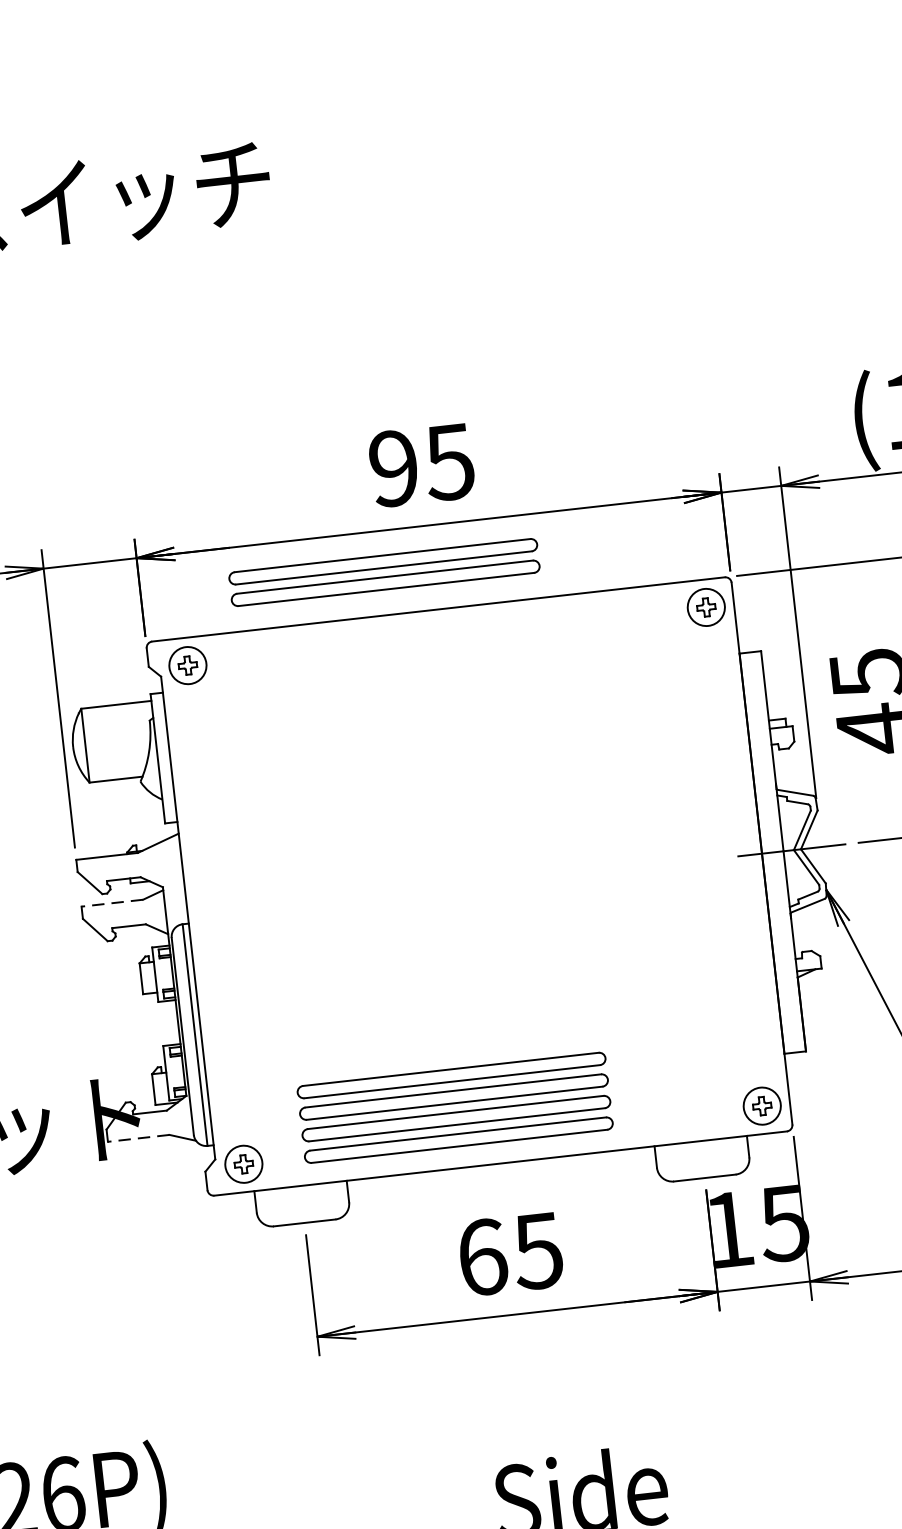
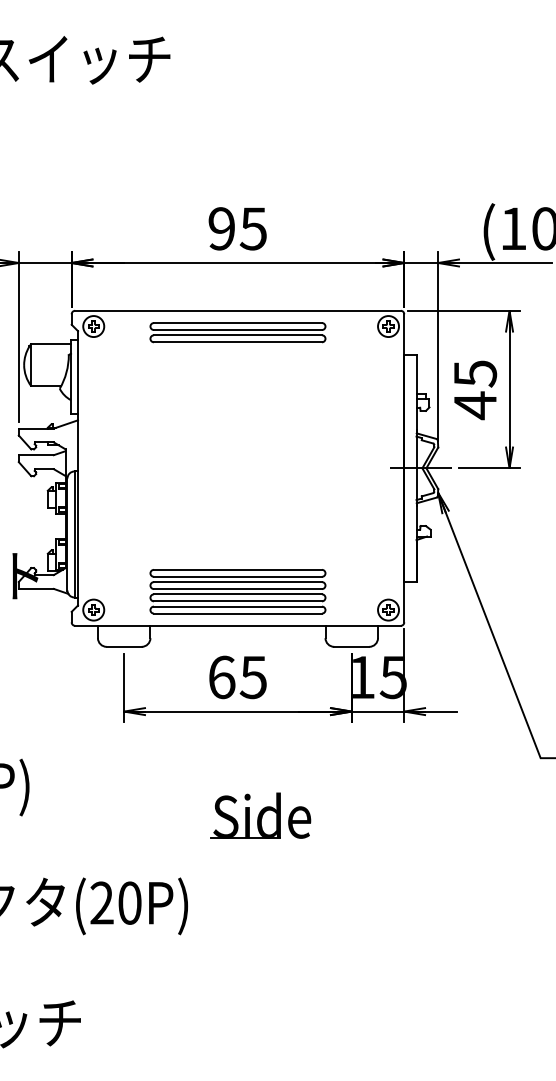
part: (383, 572) -> (237, 332), moved
line: (112, 903) -> (36, 455), dashed -> solid
part: (454, 1107) -> (237, 591), moved
line: (138, 1137) -> (36, 588), dashed -> solid

